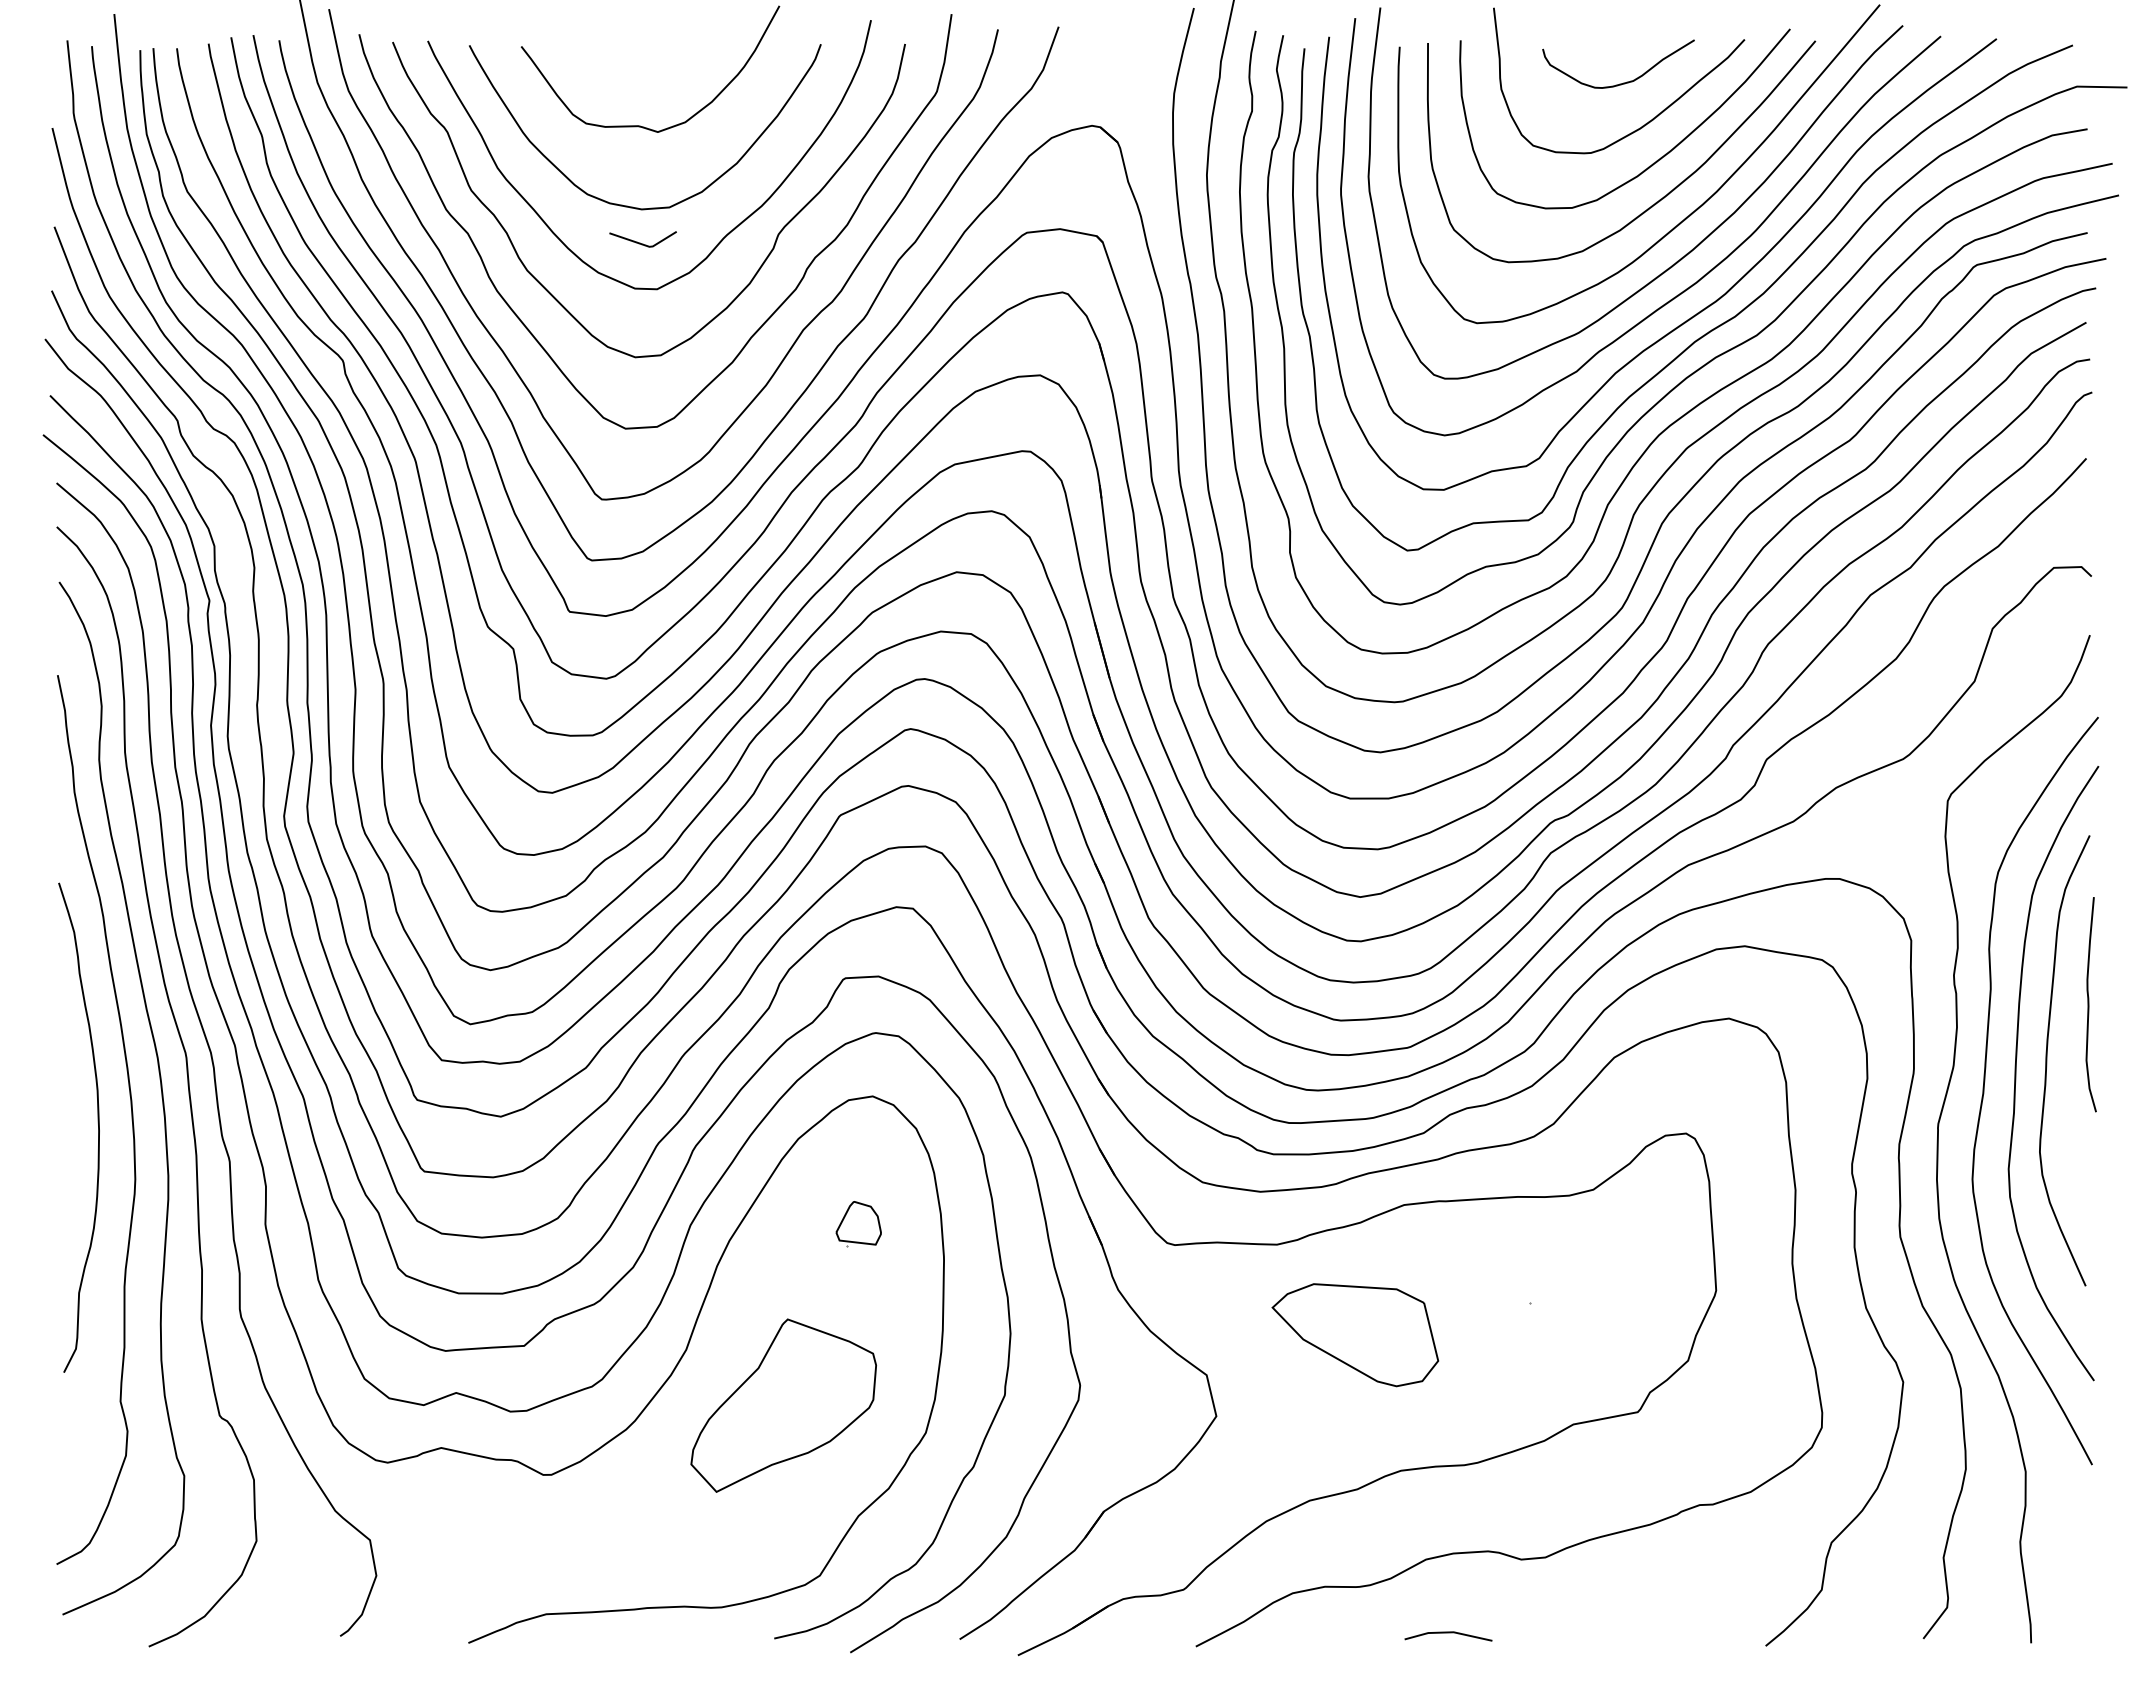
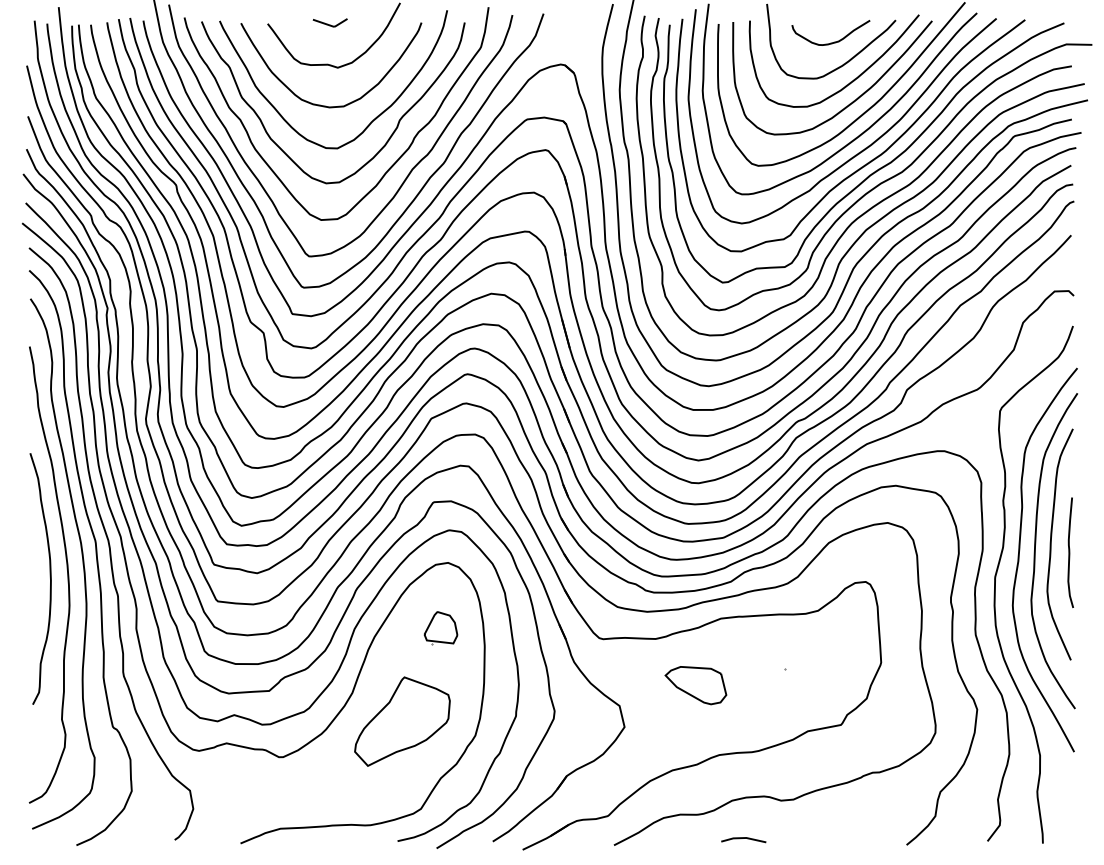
line: (641, 242) -> (329, 24), moved
curve: (2090, 1004) -> (1070, 552), moved
part: (857, 1224) -> (440, 628), size x1.43
part: (1354, 1335) -> (695, 685), size x0.71

